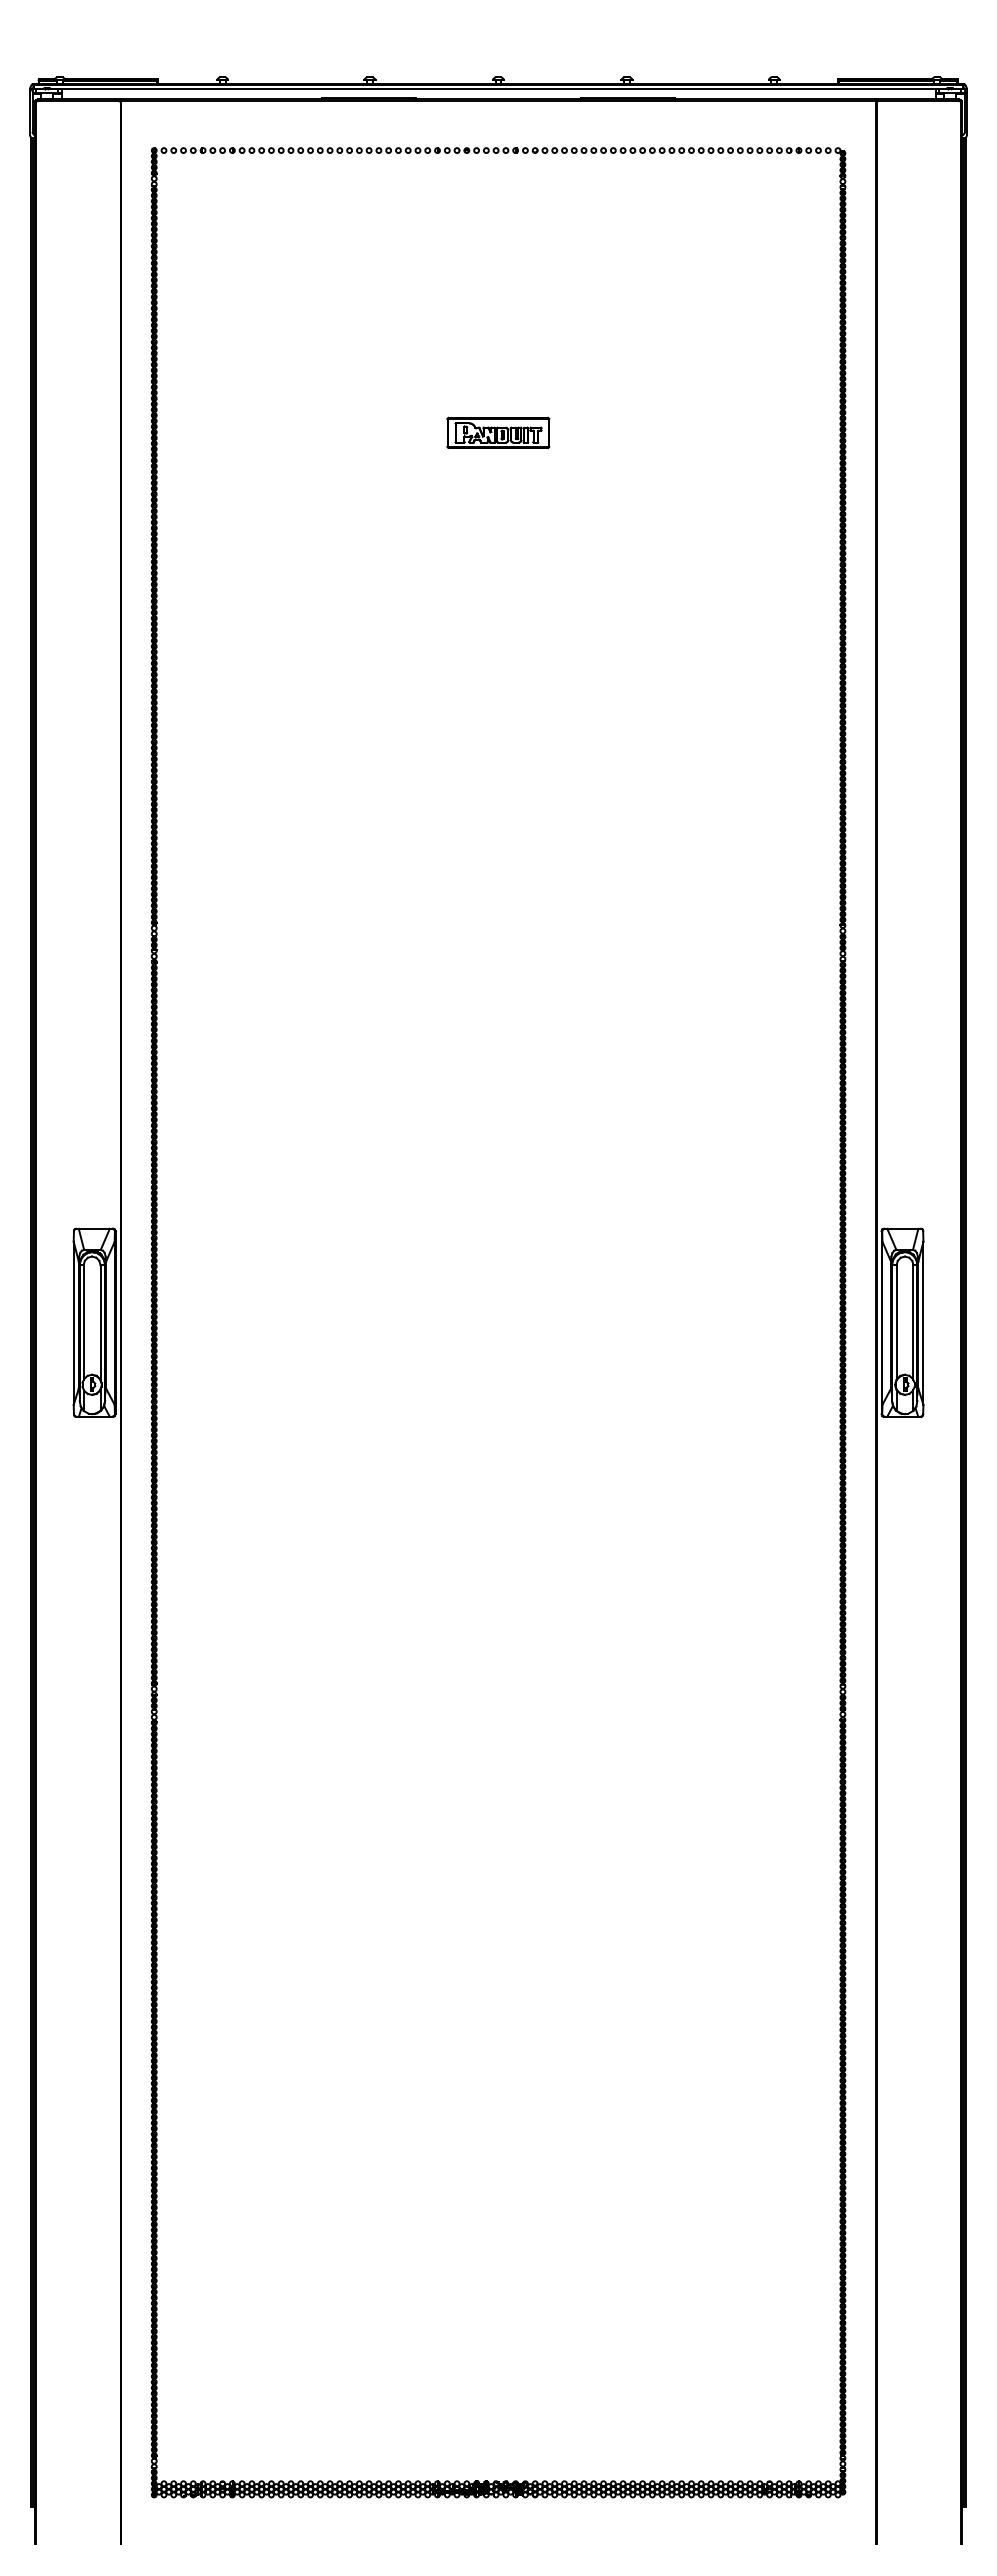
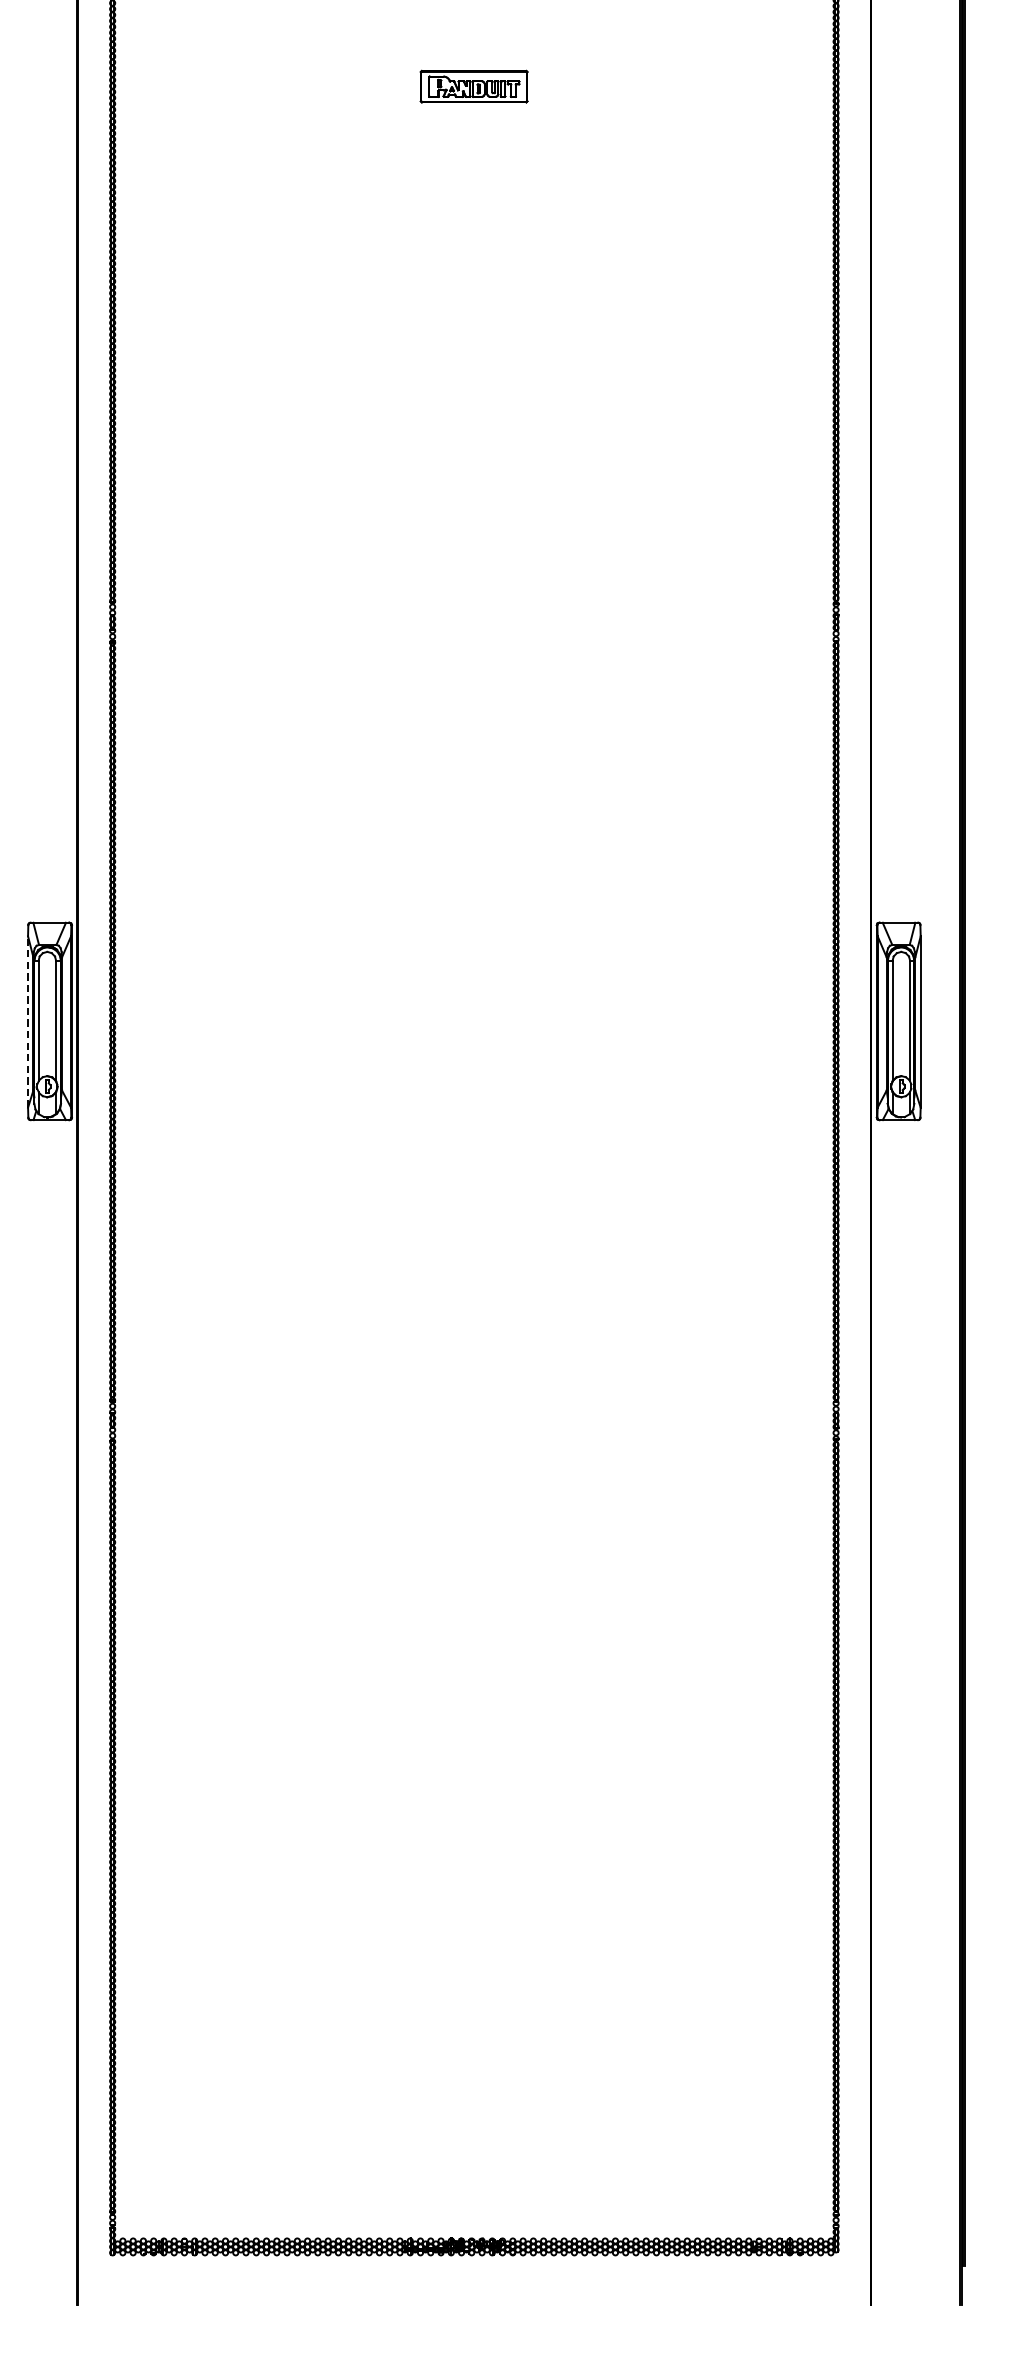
line: (73, 1323) -> (27, 1022), solid -> dashed

